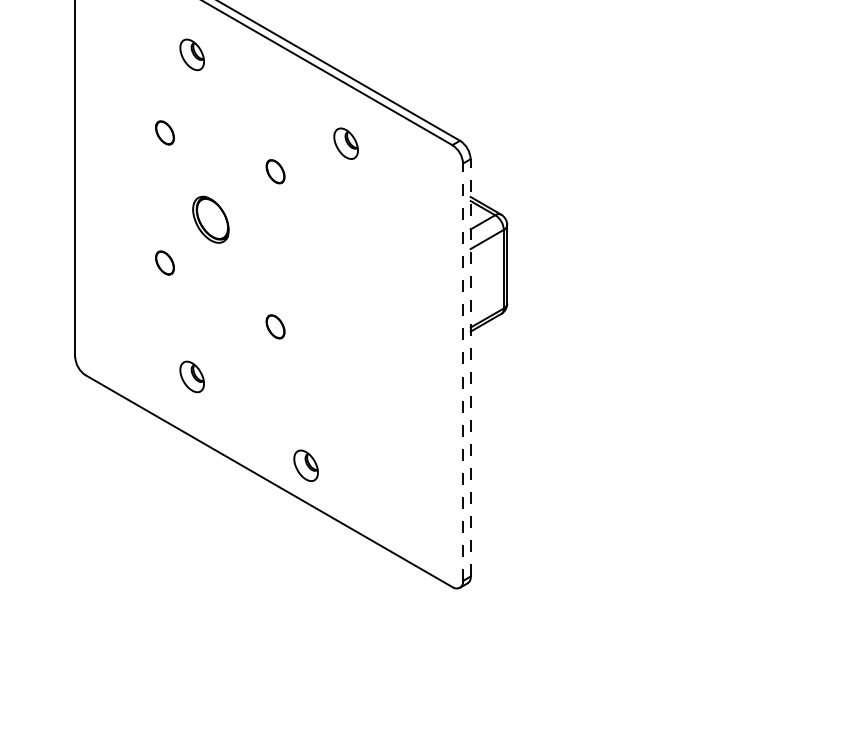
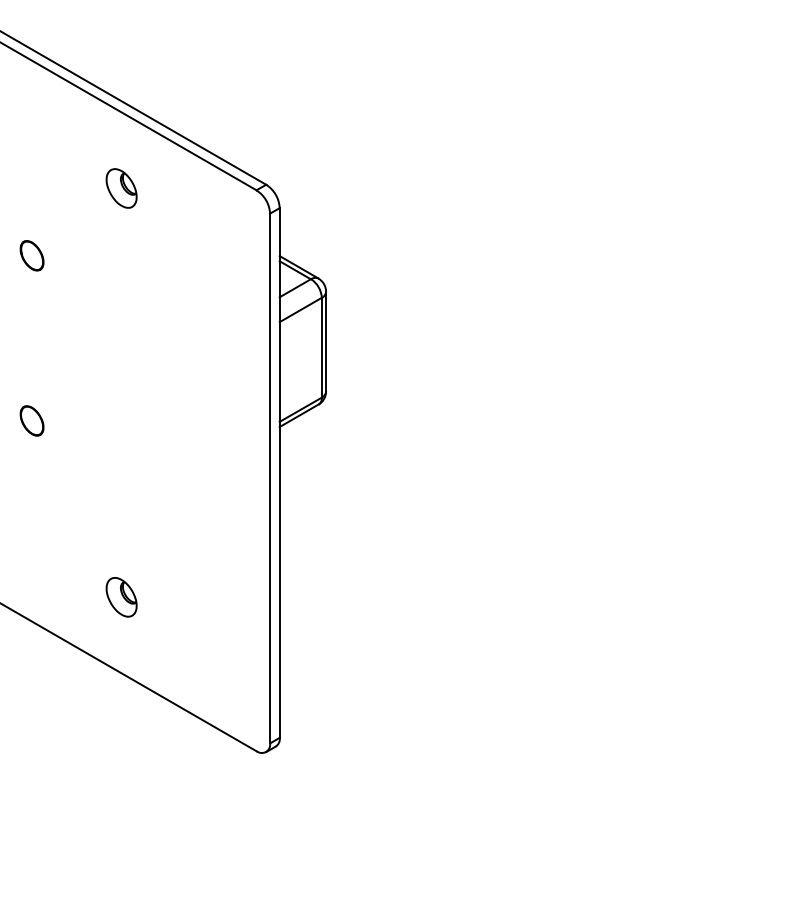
part: (275, 171) -> (31, 255), moved
line: (470, 367) -> (279, 472), dashed -> solid
line: (463, 372) -> (270, 478), dashed -> solid
part: (305, 465) -> (120, 596), moved

